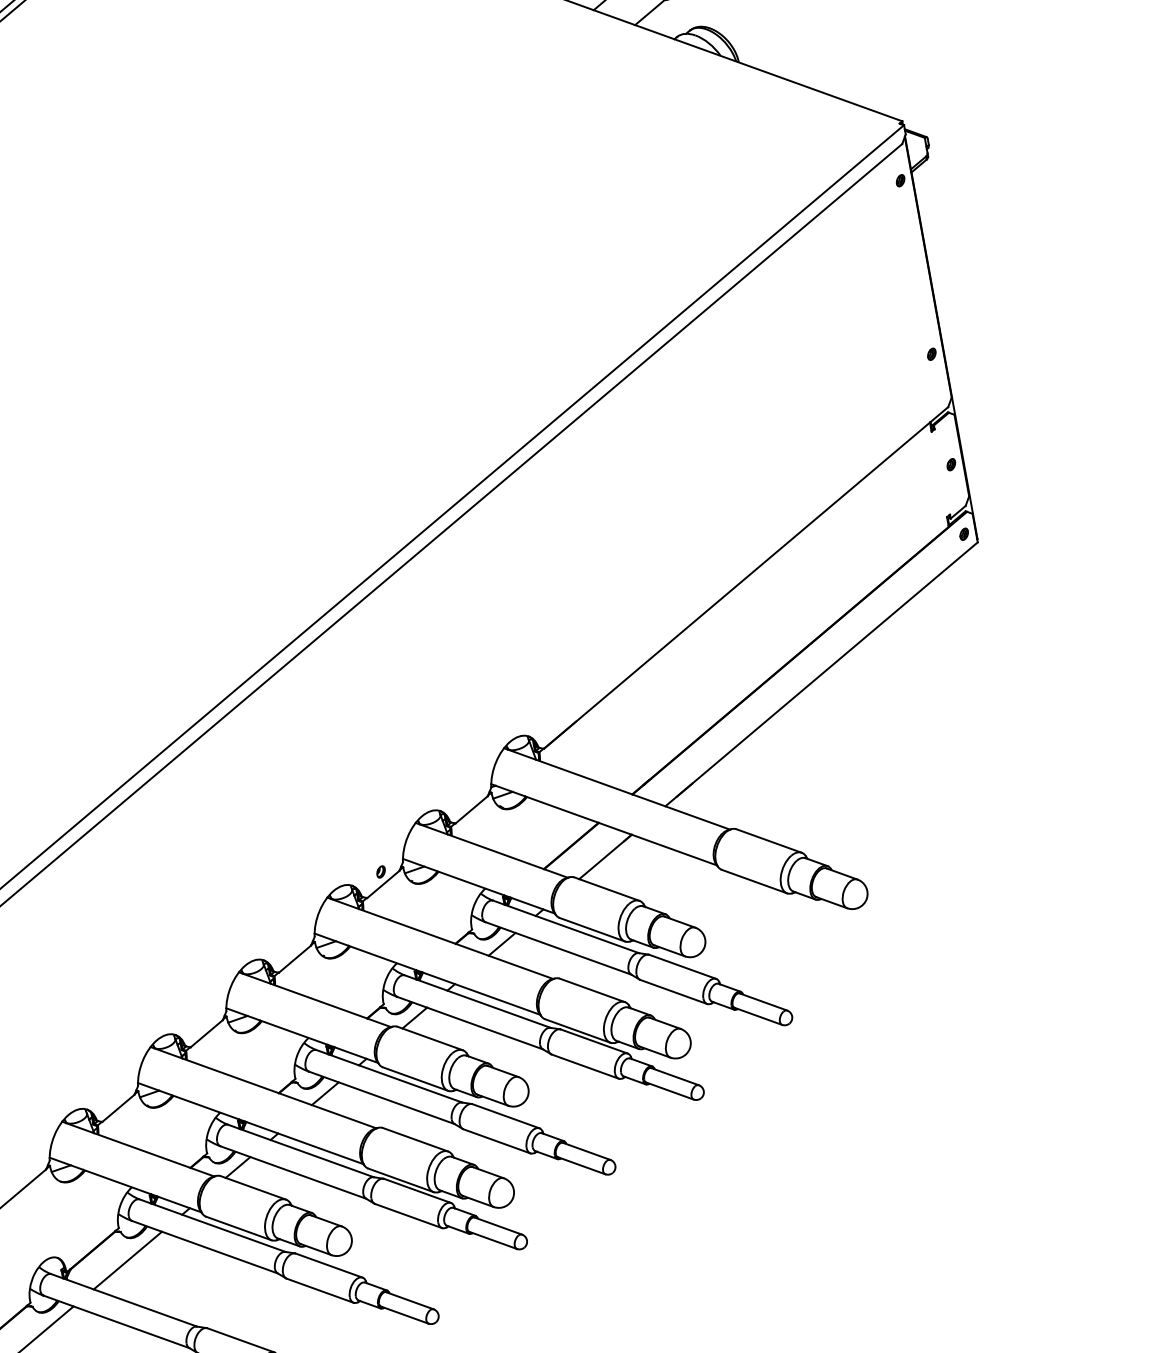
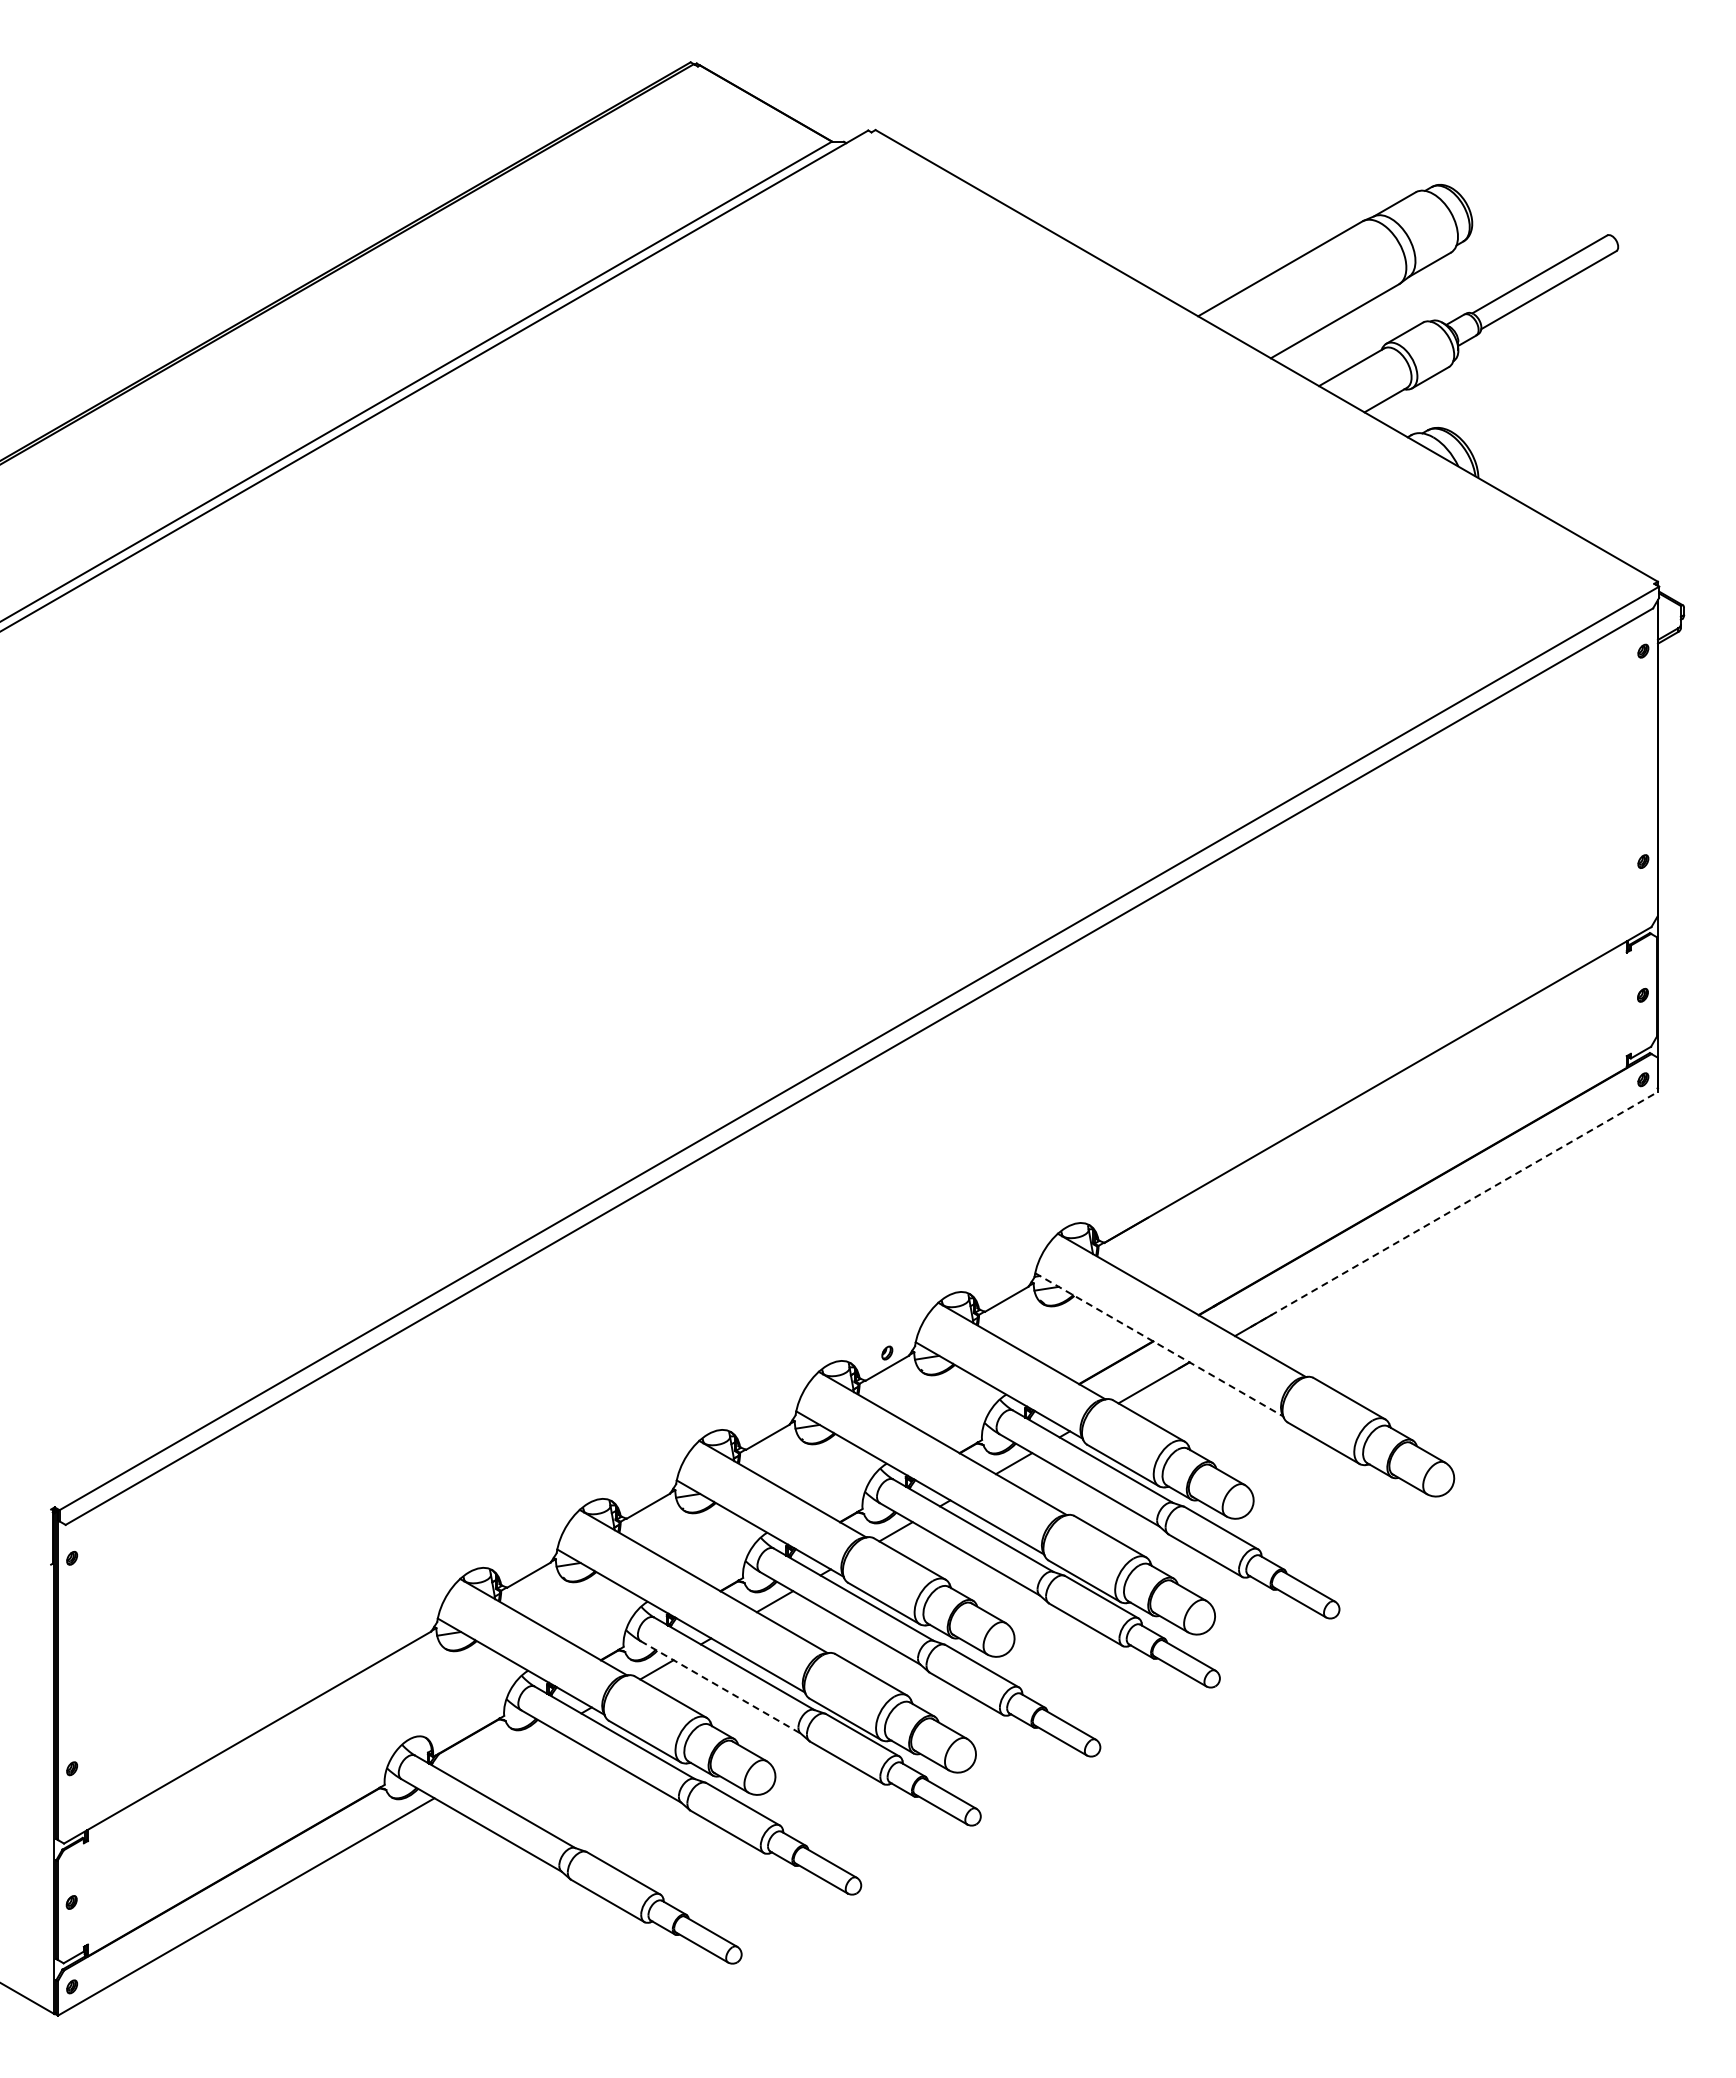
line: (827, 669) -> (1454, 1209), solid -> dashed
line: (604, 825) -> (1159, 1345), solid -> dashed
line: (293, 1172) -> (721, 1687), solid -> dashed
line: (127, 1260) -> (507, 1755), removed

